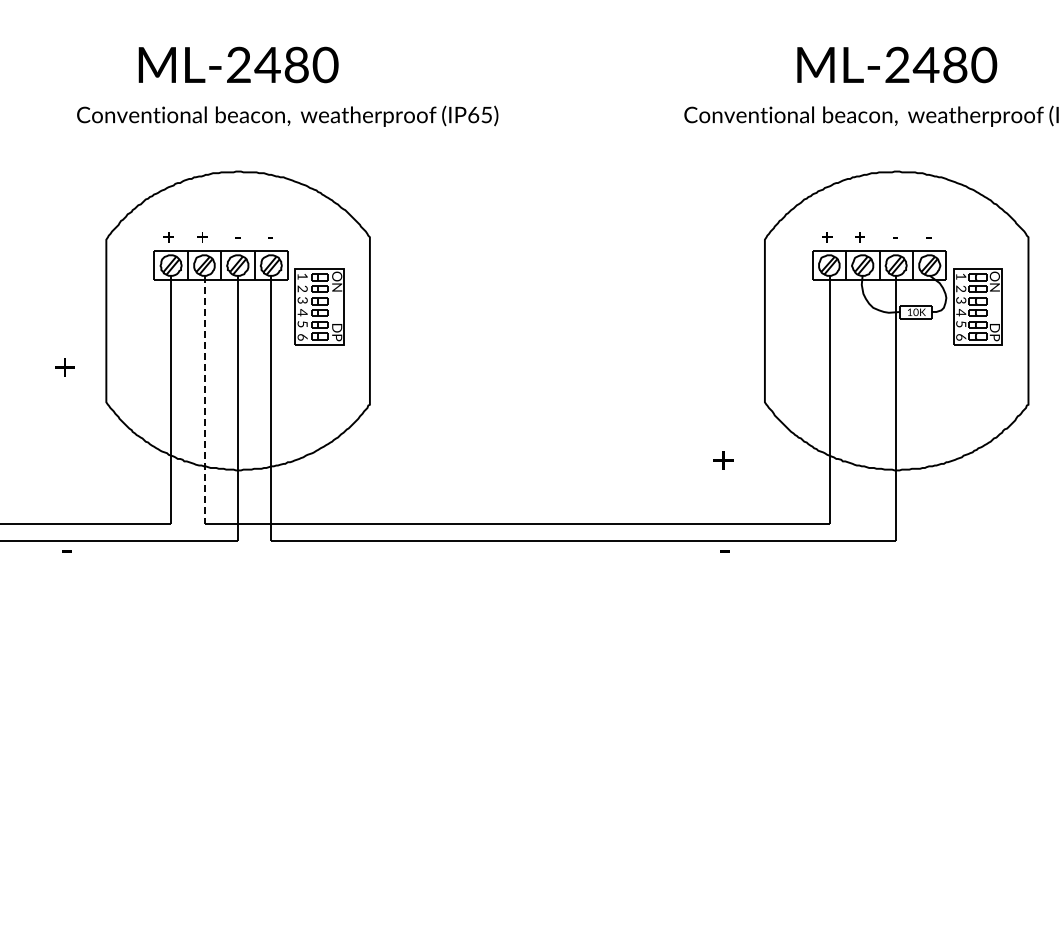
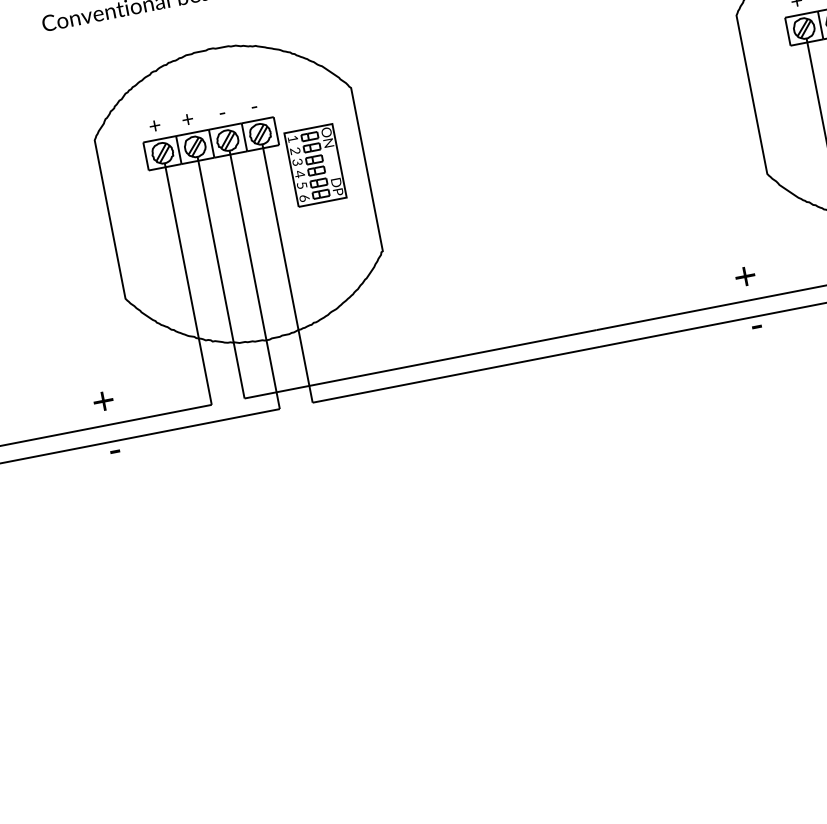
text: (64, 367) -> (103, 401), moved
line: (204, 399) -> (220, 277), dashed -> solid
text: (723, 460) -> (745, 276), moved

